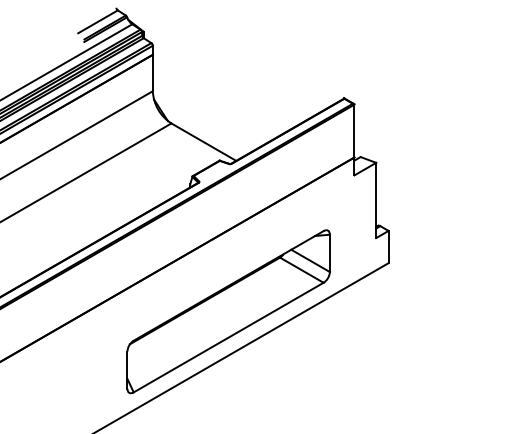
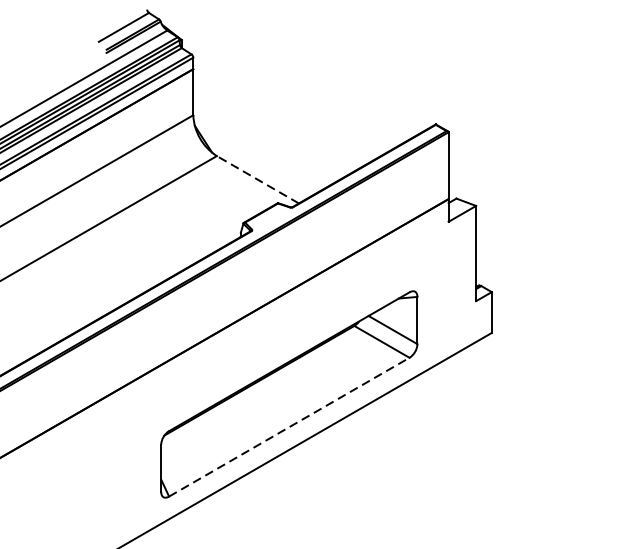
line: (203, 141) -> (257, 178), solid -> dashed
line: (228, 337) -> (289, 427), solid -> dashed

